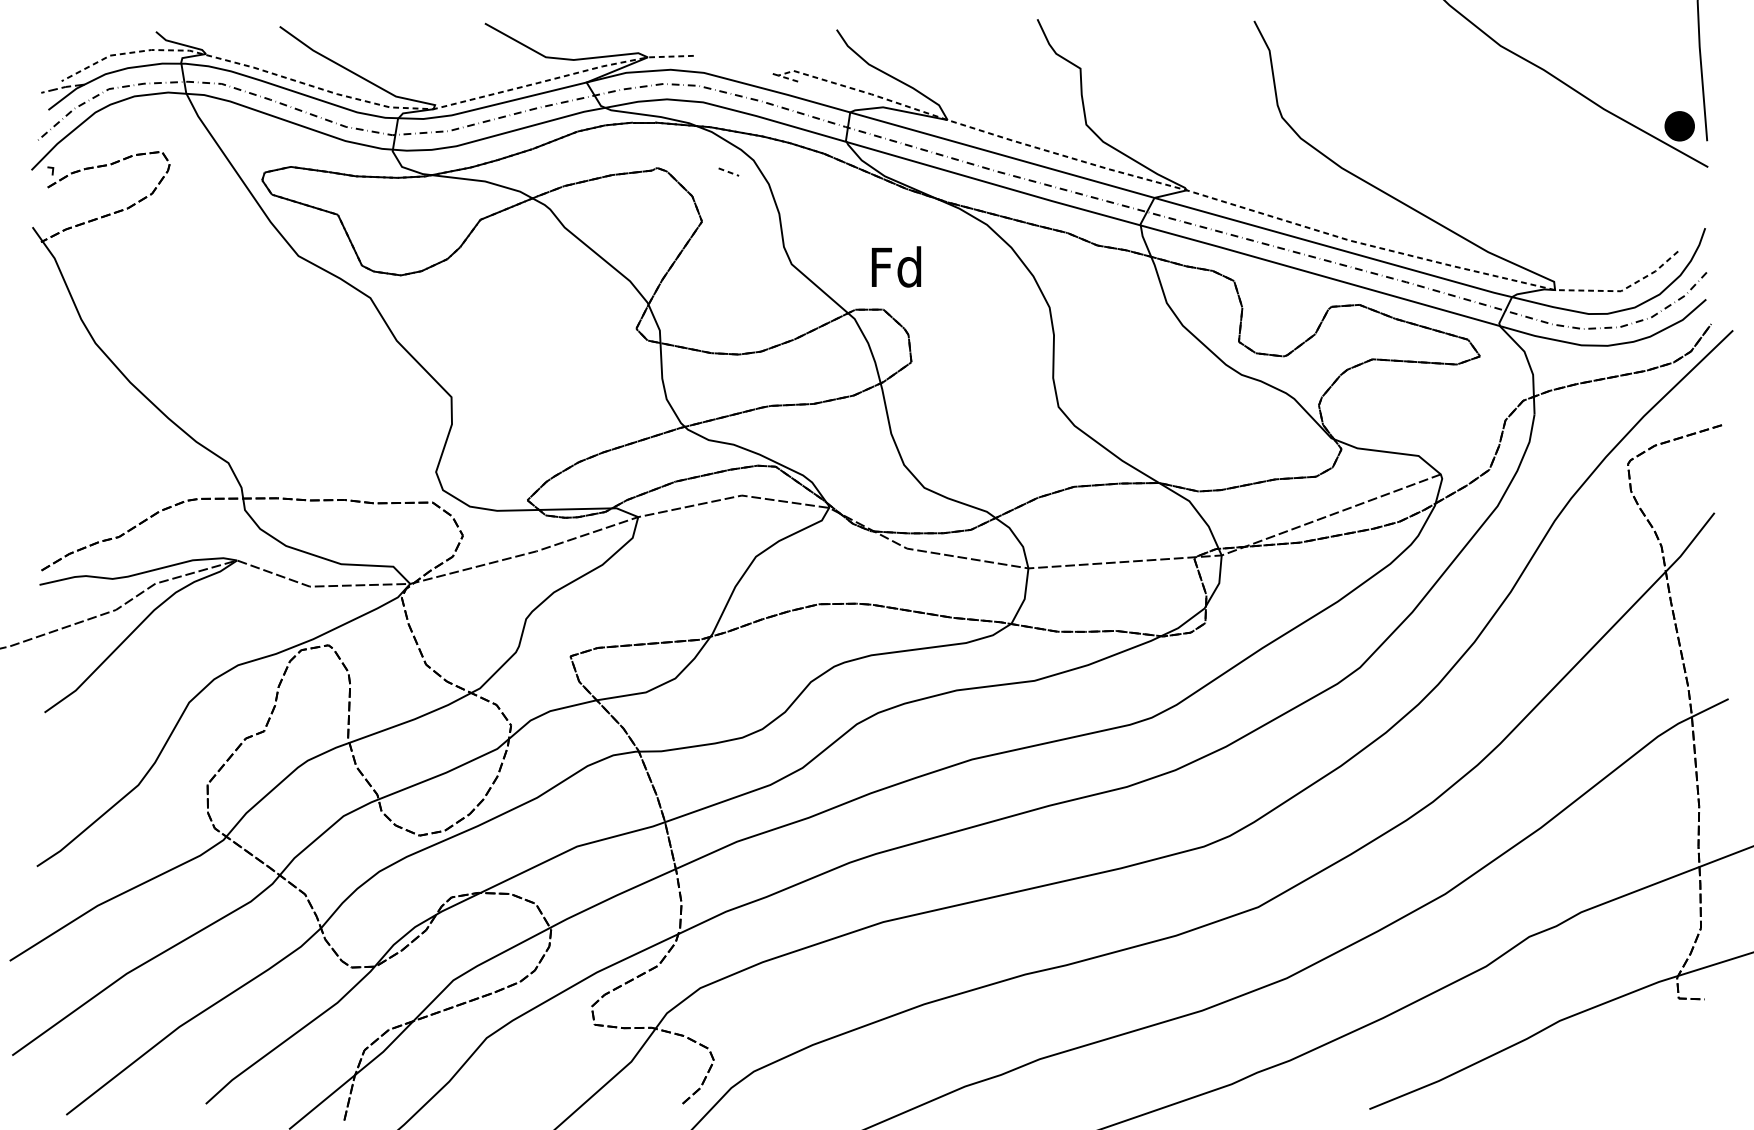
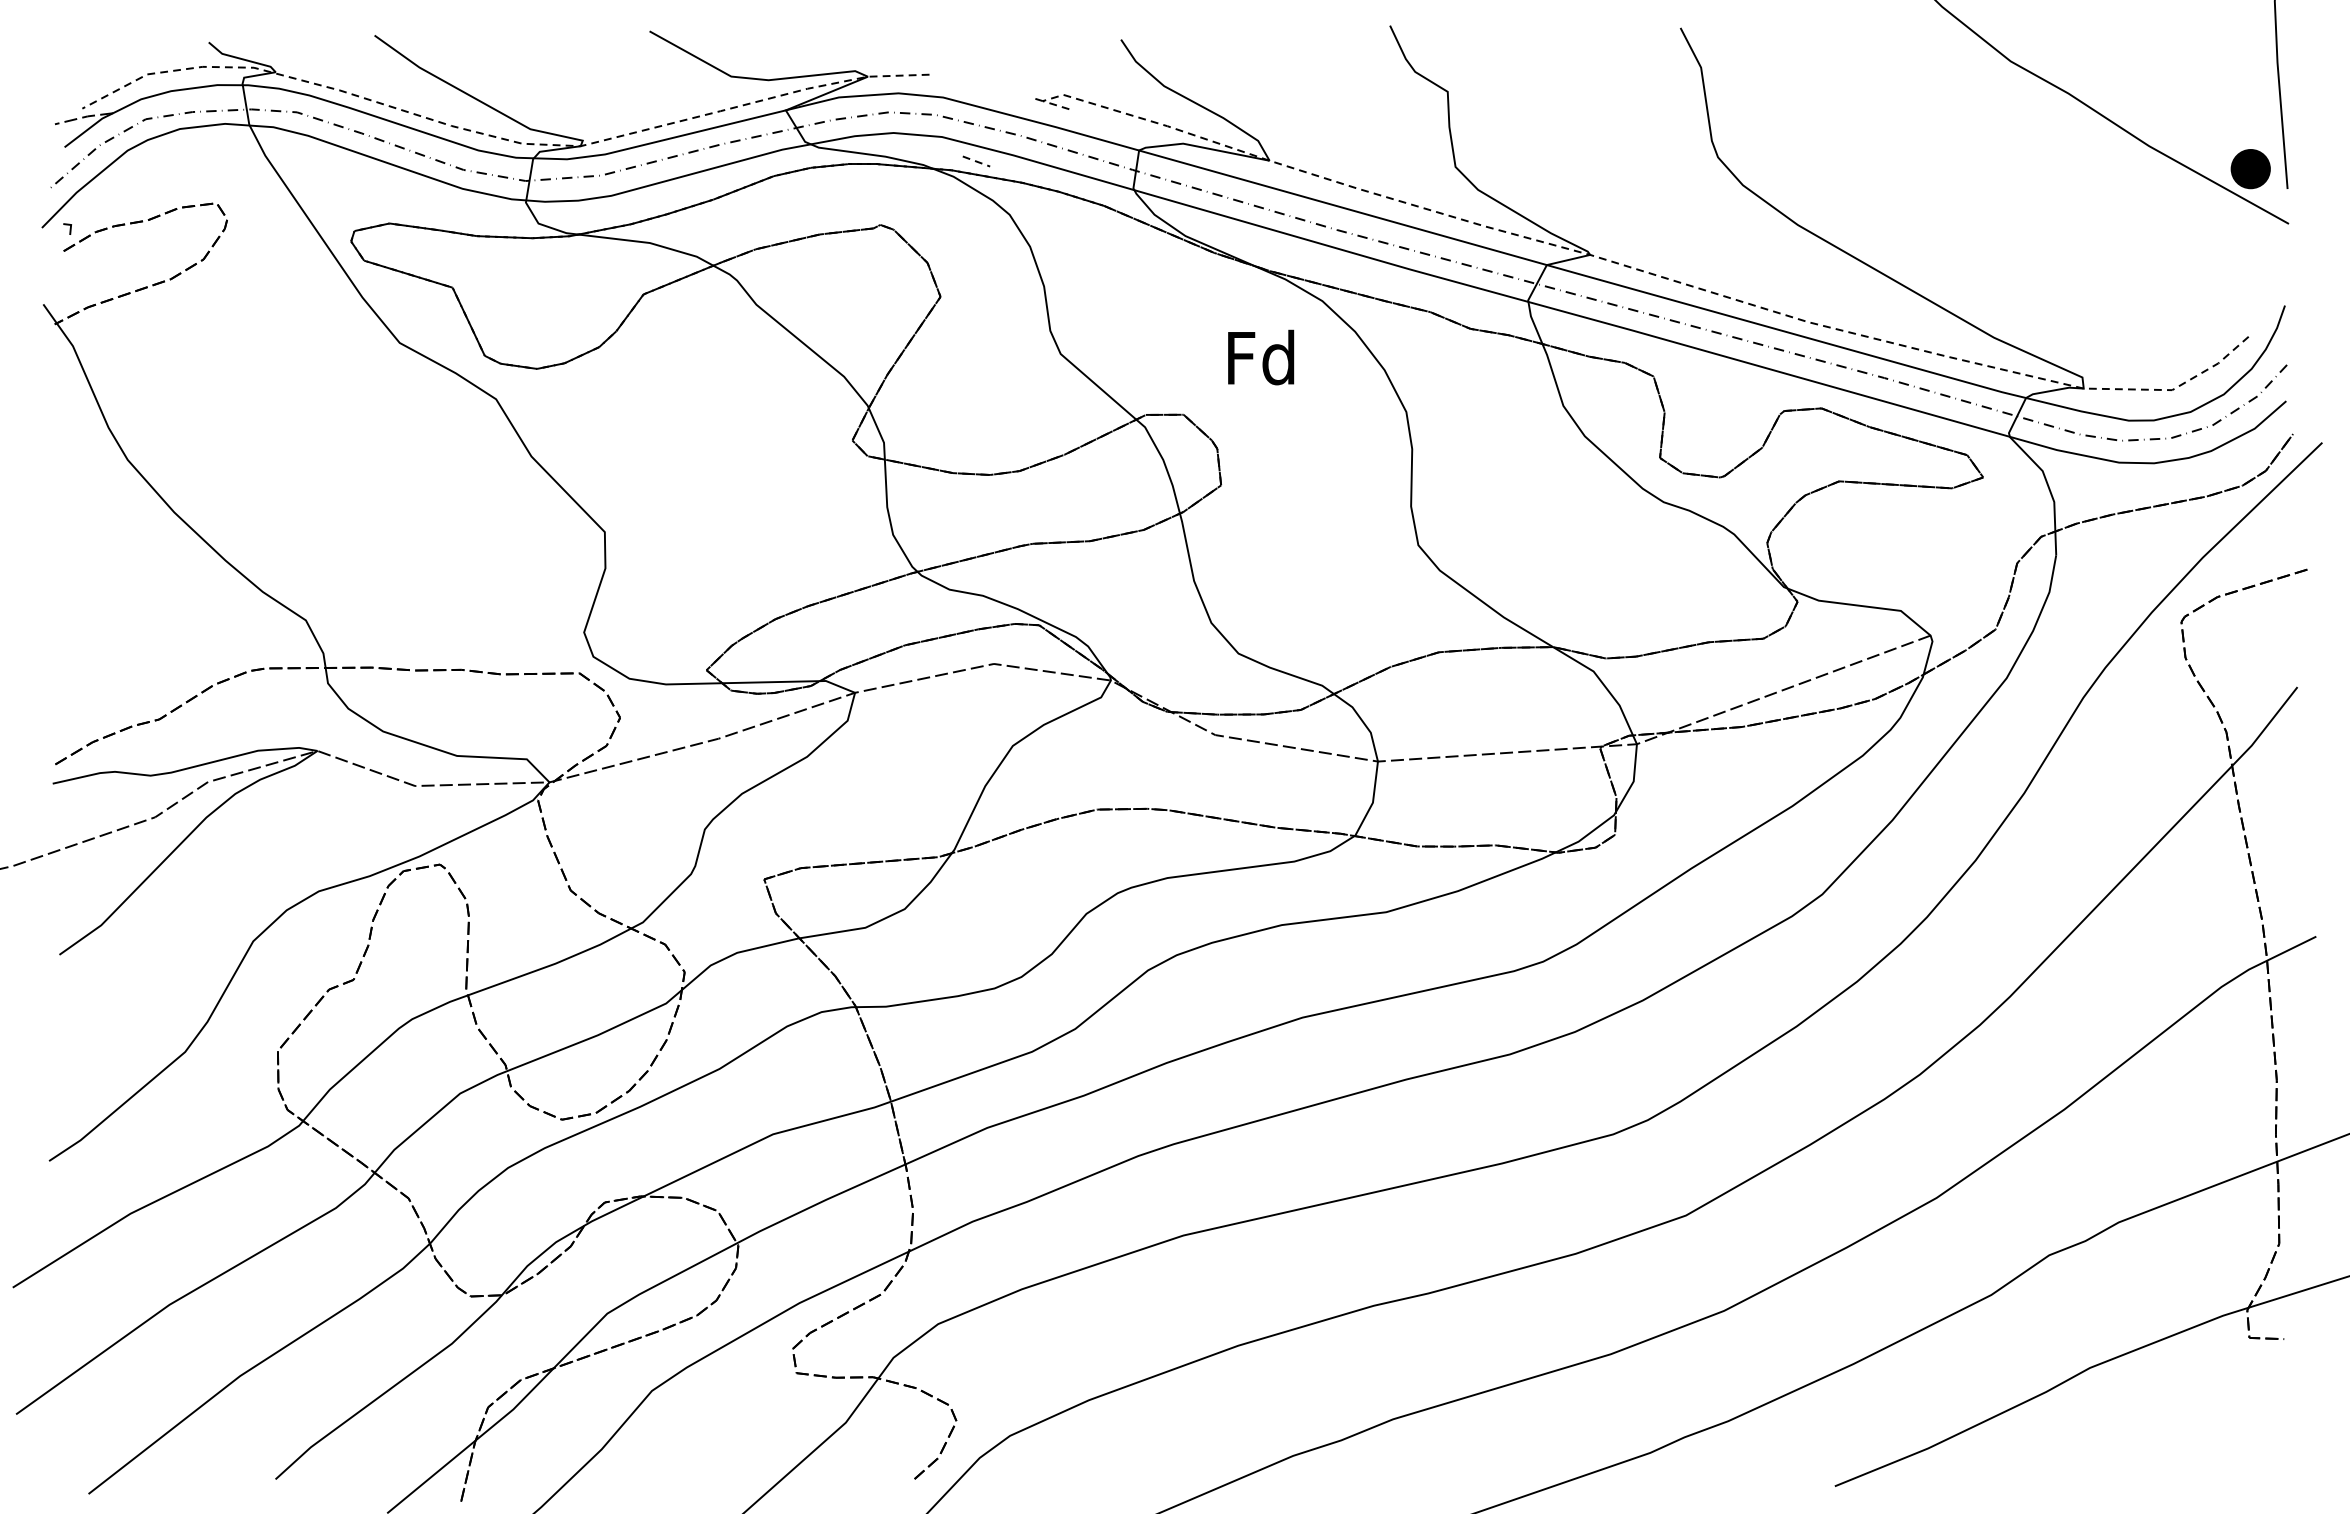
line: (728, 172) -> (976, 161), moved
text: (896, 266) -> (1261, 357), moved

